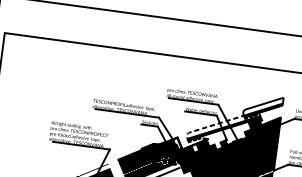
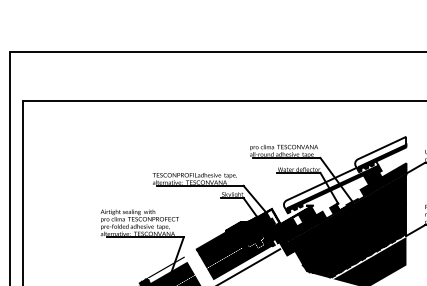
line: (205, 127) -> (307, 190), dashed -> solid

